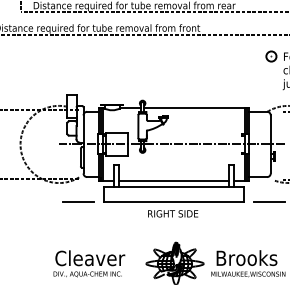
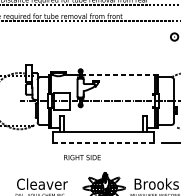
line: (195, 108) -> (119, 74), solid -> dashed
line: (173, 180) -> (103, 127), removed
line: (78, 201) -> (33, 142), removed
line: (173, 201) -> (103, 142), solid -> dashed
text: (173, 213) -> (82, 157), moved

